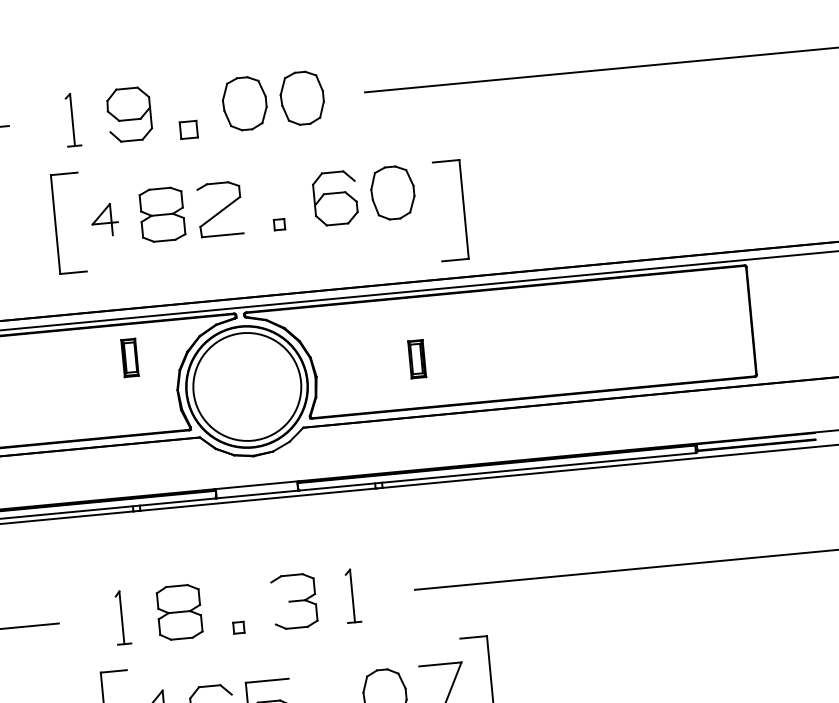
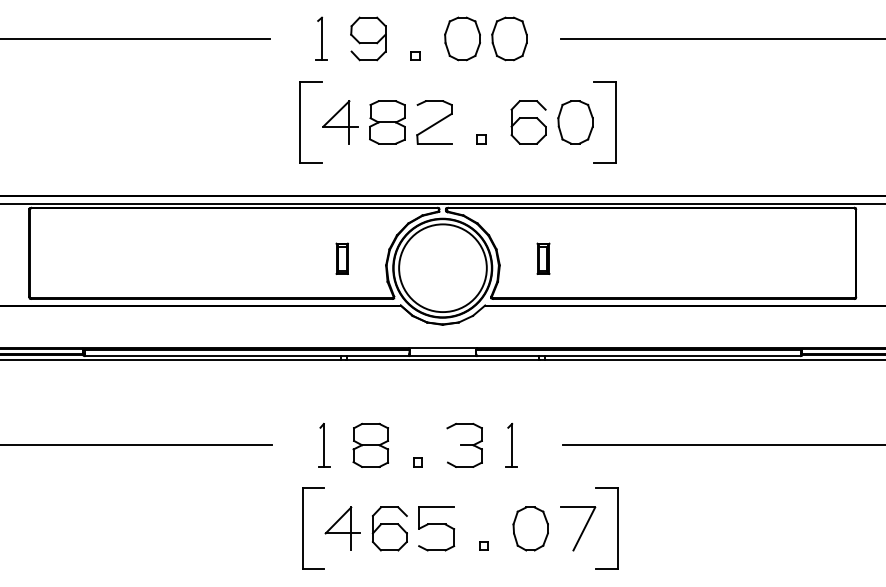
part: (189, 129) -> (415, 55), size x0.62
part: (463, 209) -> (615, 122), moved
part: (104, 220) -> (340, 122), size x1.67
part: (129, 357) -> (341, 258), moved
part: (417, 358) -> (543, 258), moved

